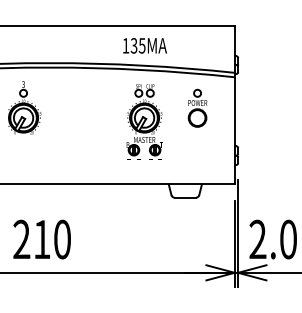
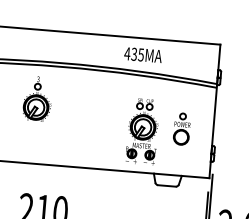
text: (125, 45) -> (127, 53), 135MA -> 435MA
part: (197, 107) -> (181, 128), moved
part: (144, 121) -> (142, 130), moved

